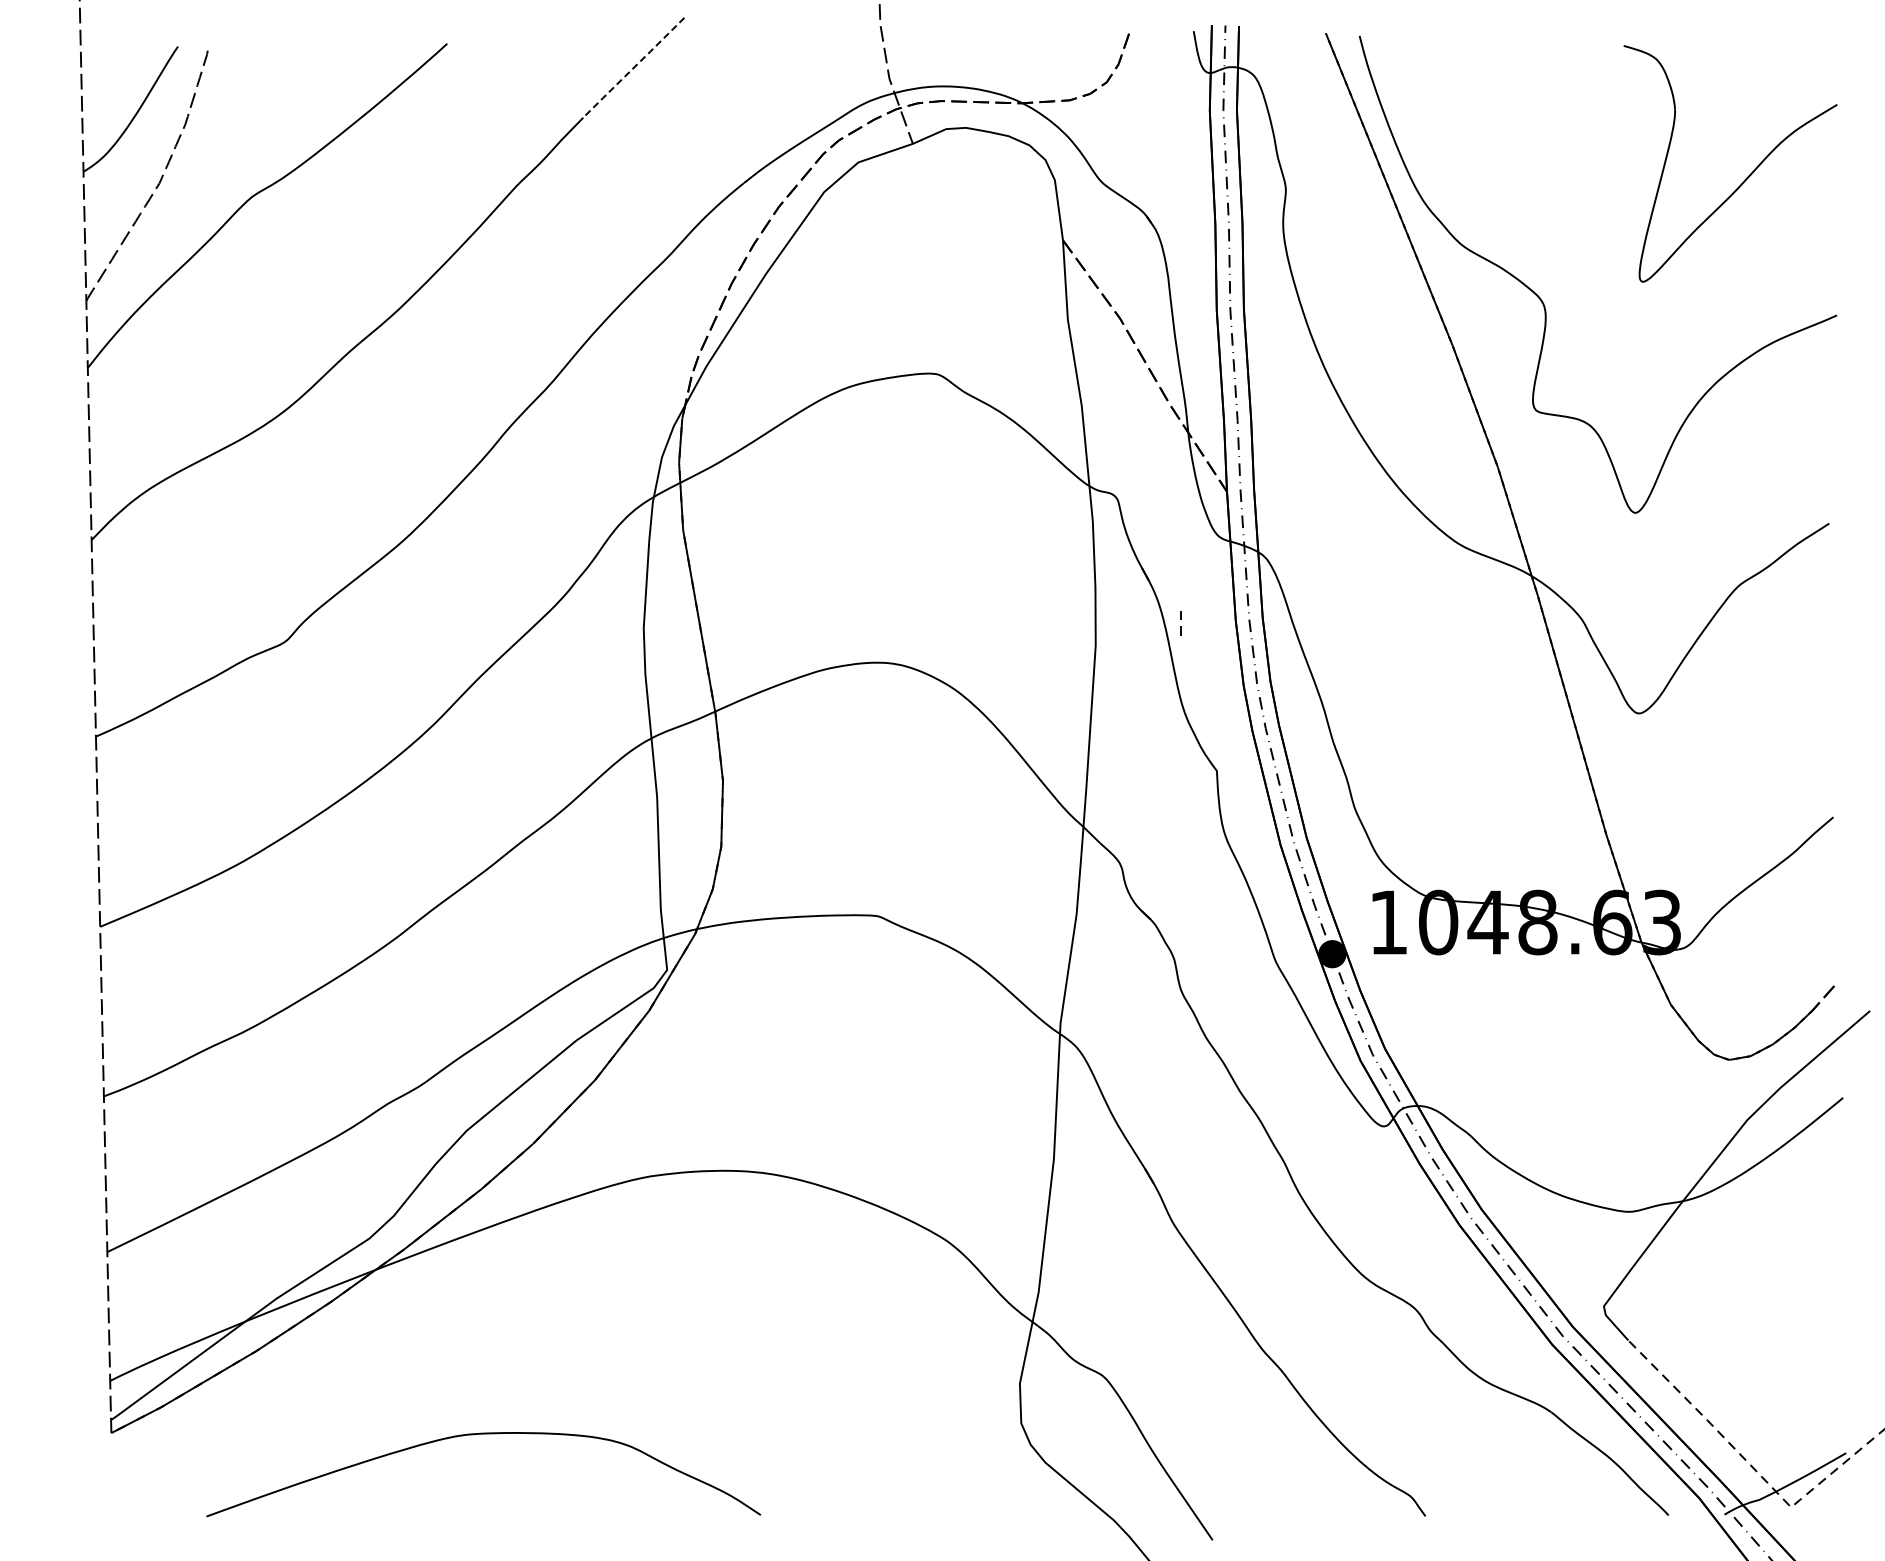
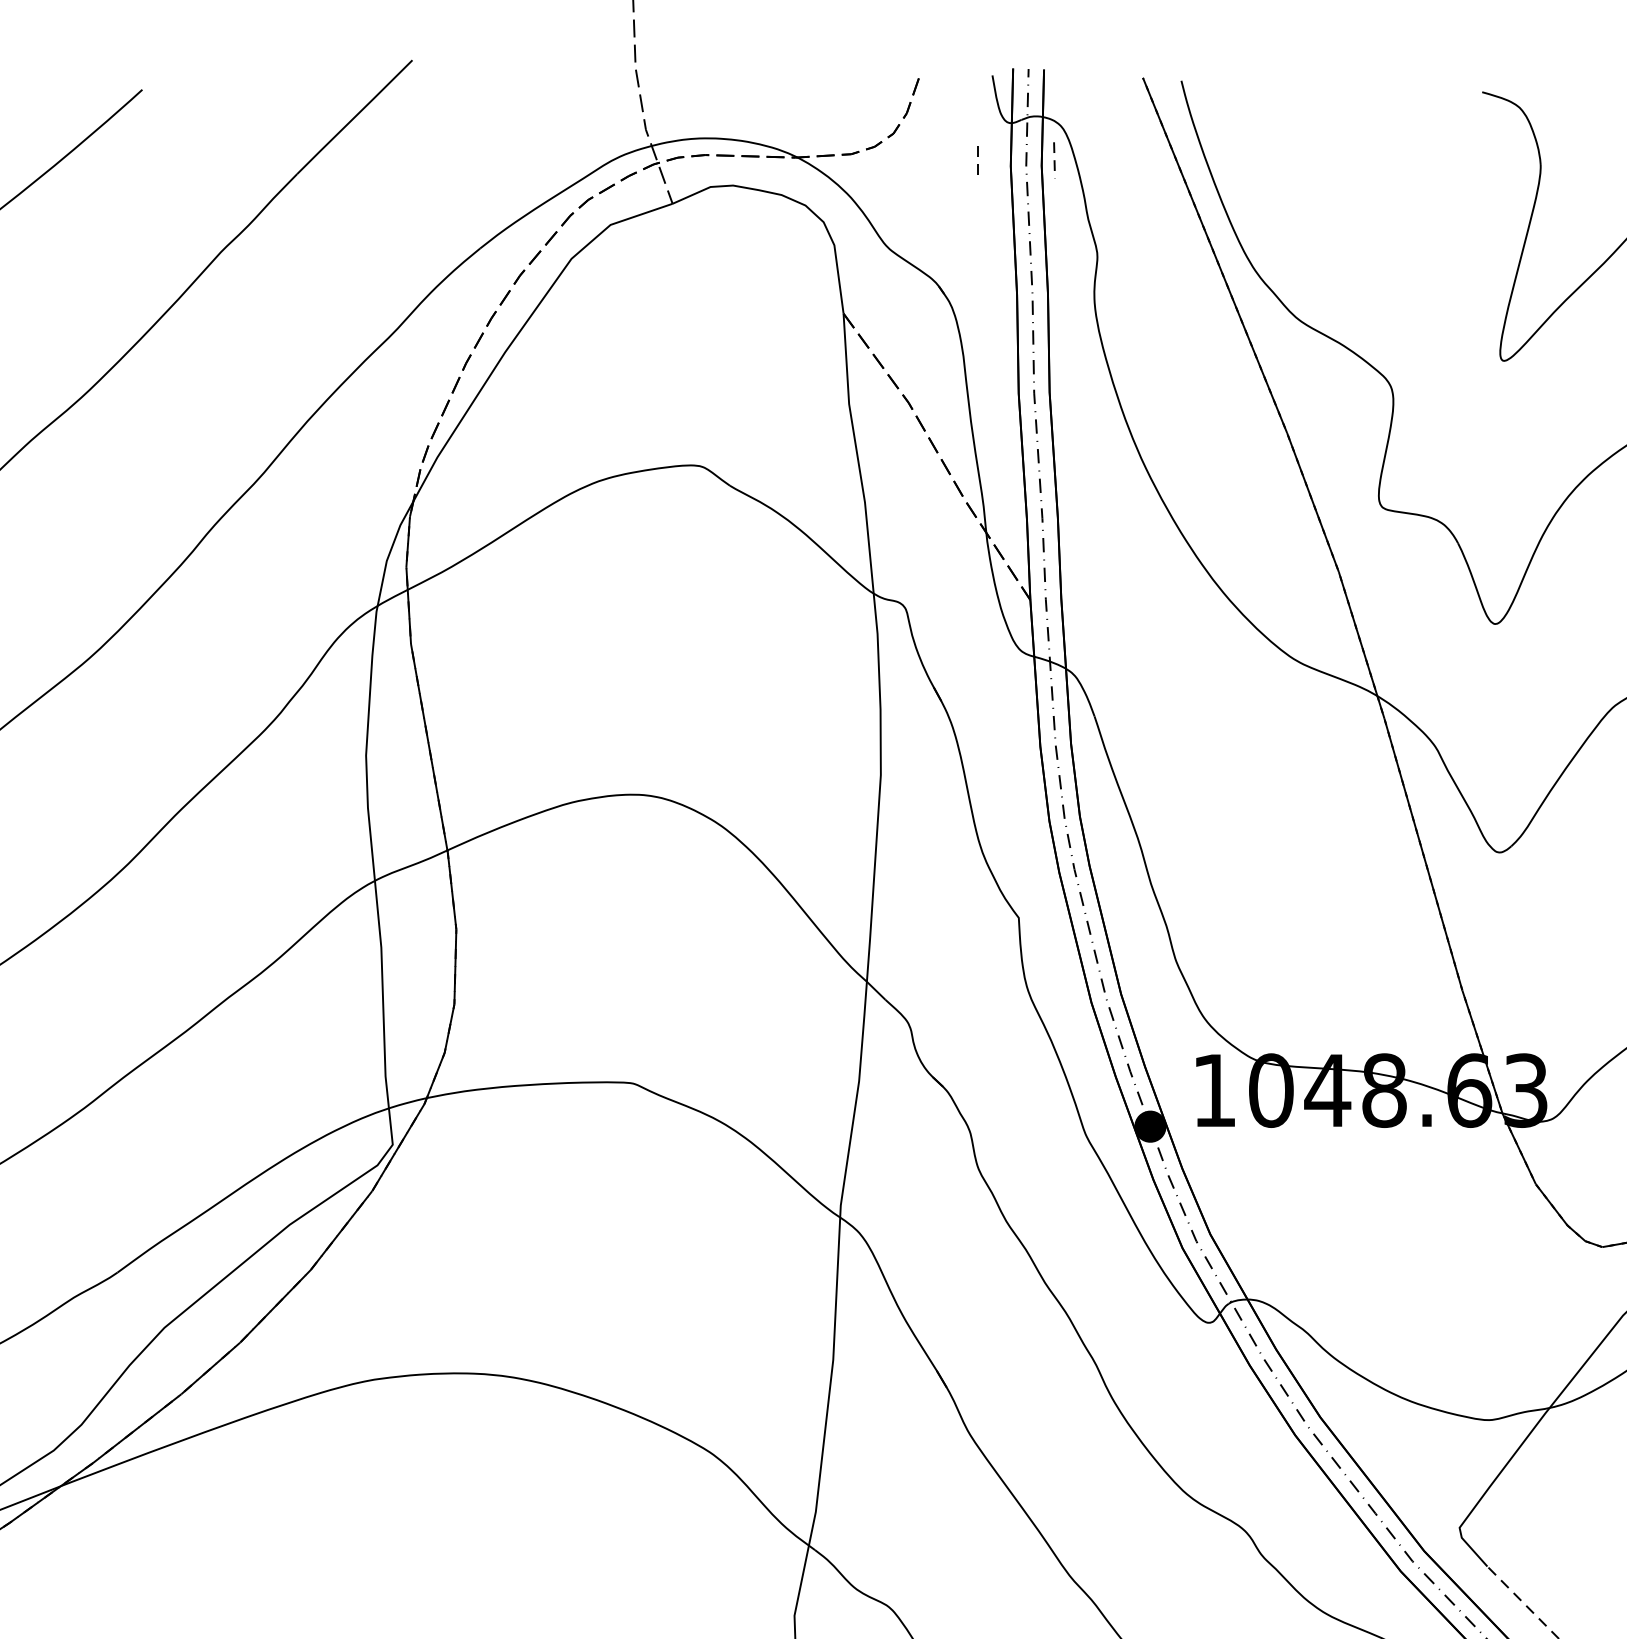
line: (633, 68) -> (354, 117), dashed -> solid
line: (1247, 105) -> (1053, 160), added
line: (1180, 626) -> (977, 164), moved

